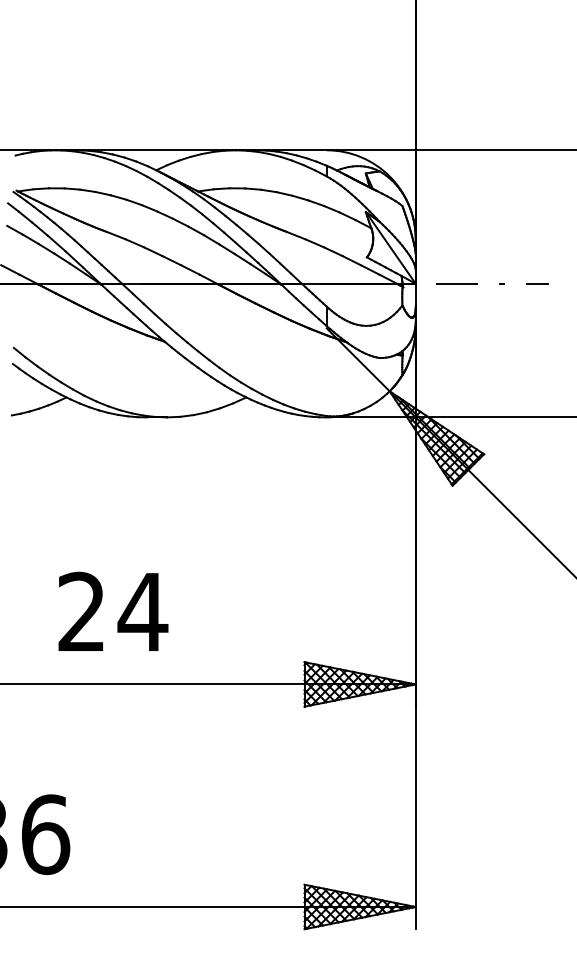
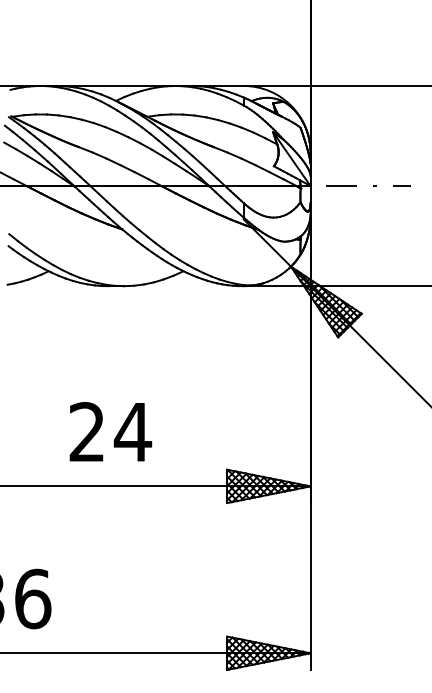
text: (113, 610) -> (110, 430), moved

